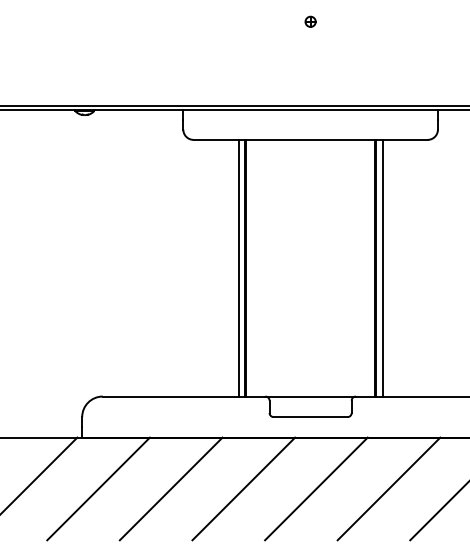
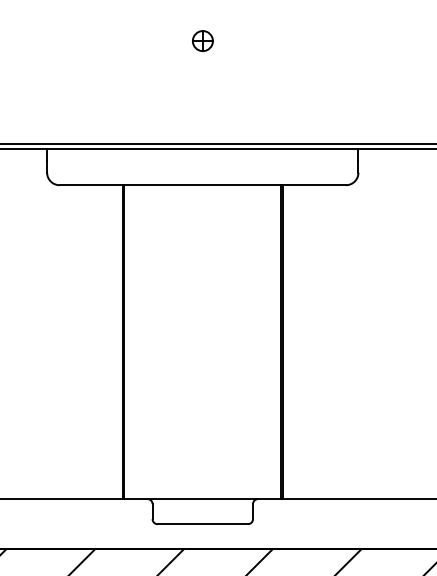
part: (310, 21) -> (202, 40), size x1.6
line: (238, 267) -> (114, 341), removed
line: (382, 267) -> (290, 341), removed

